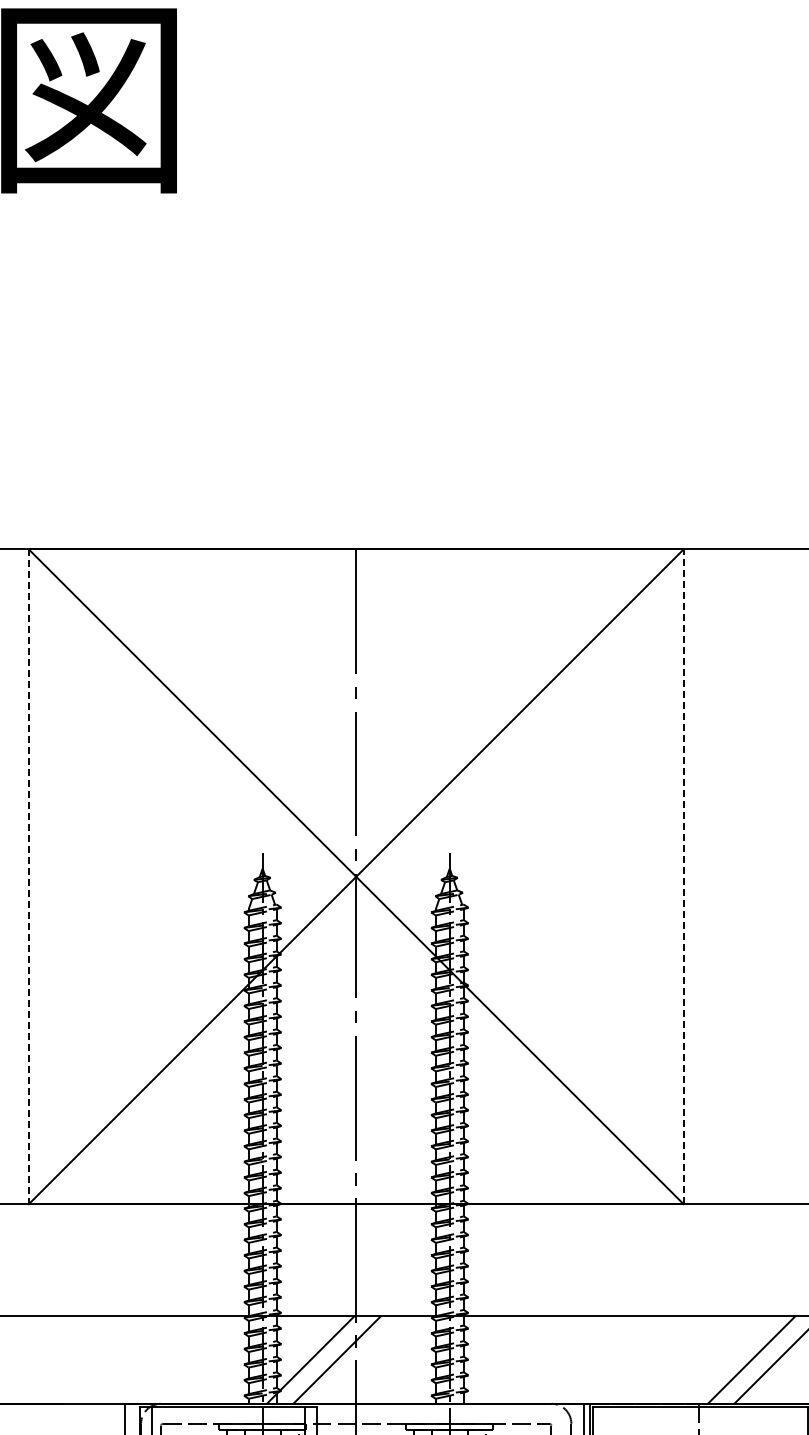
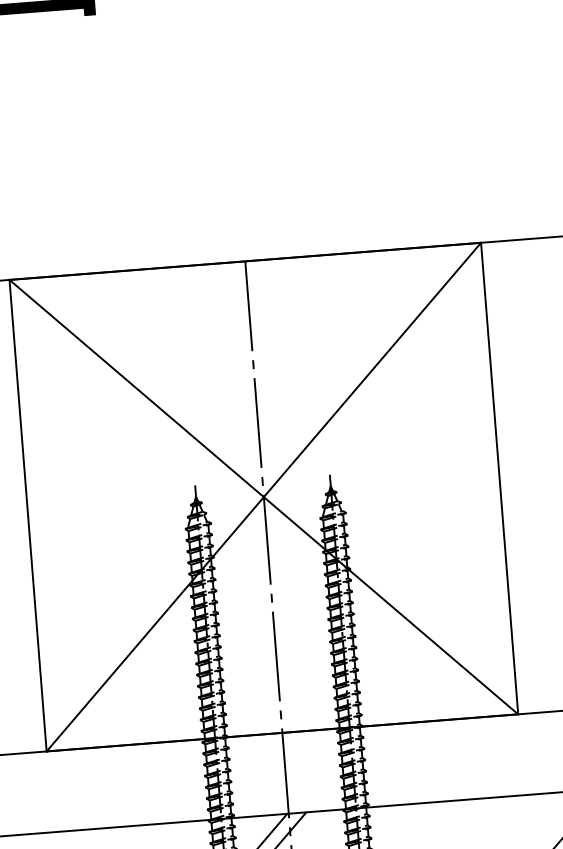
line: (683, 876) -> (499, 478), dashed -> solid
line: (28, 877) -> (27, 516), dashed -> solid

